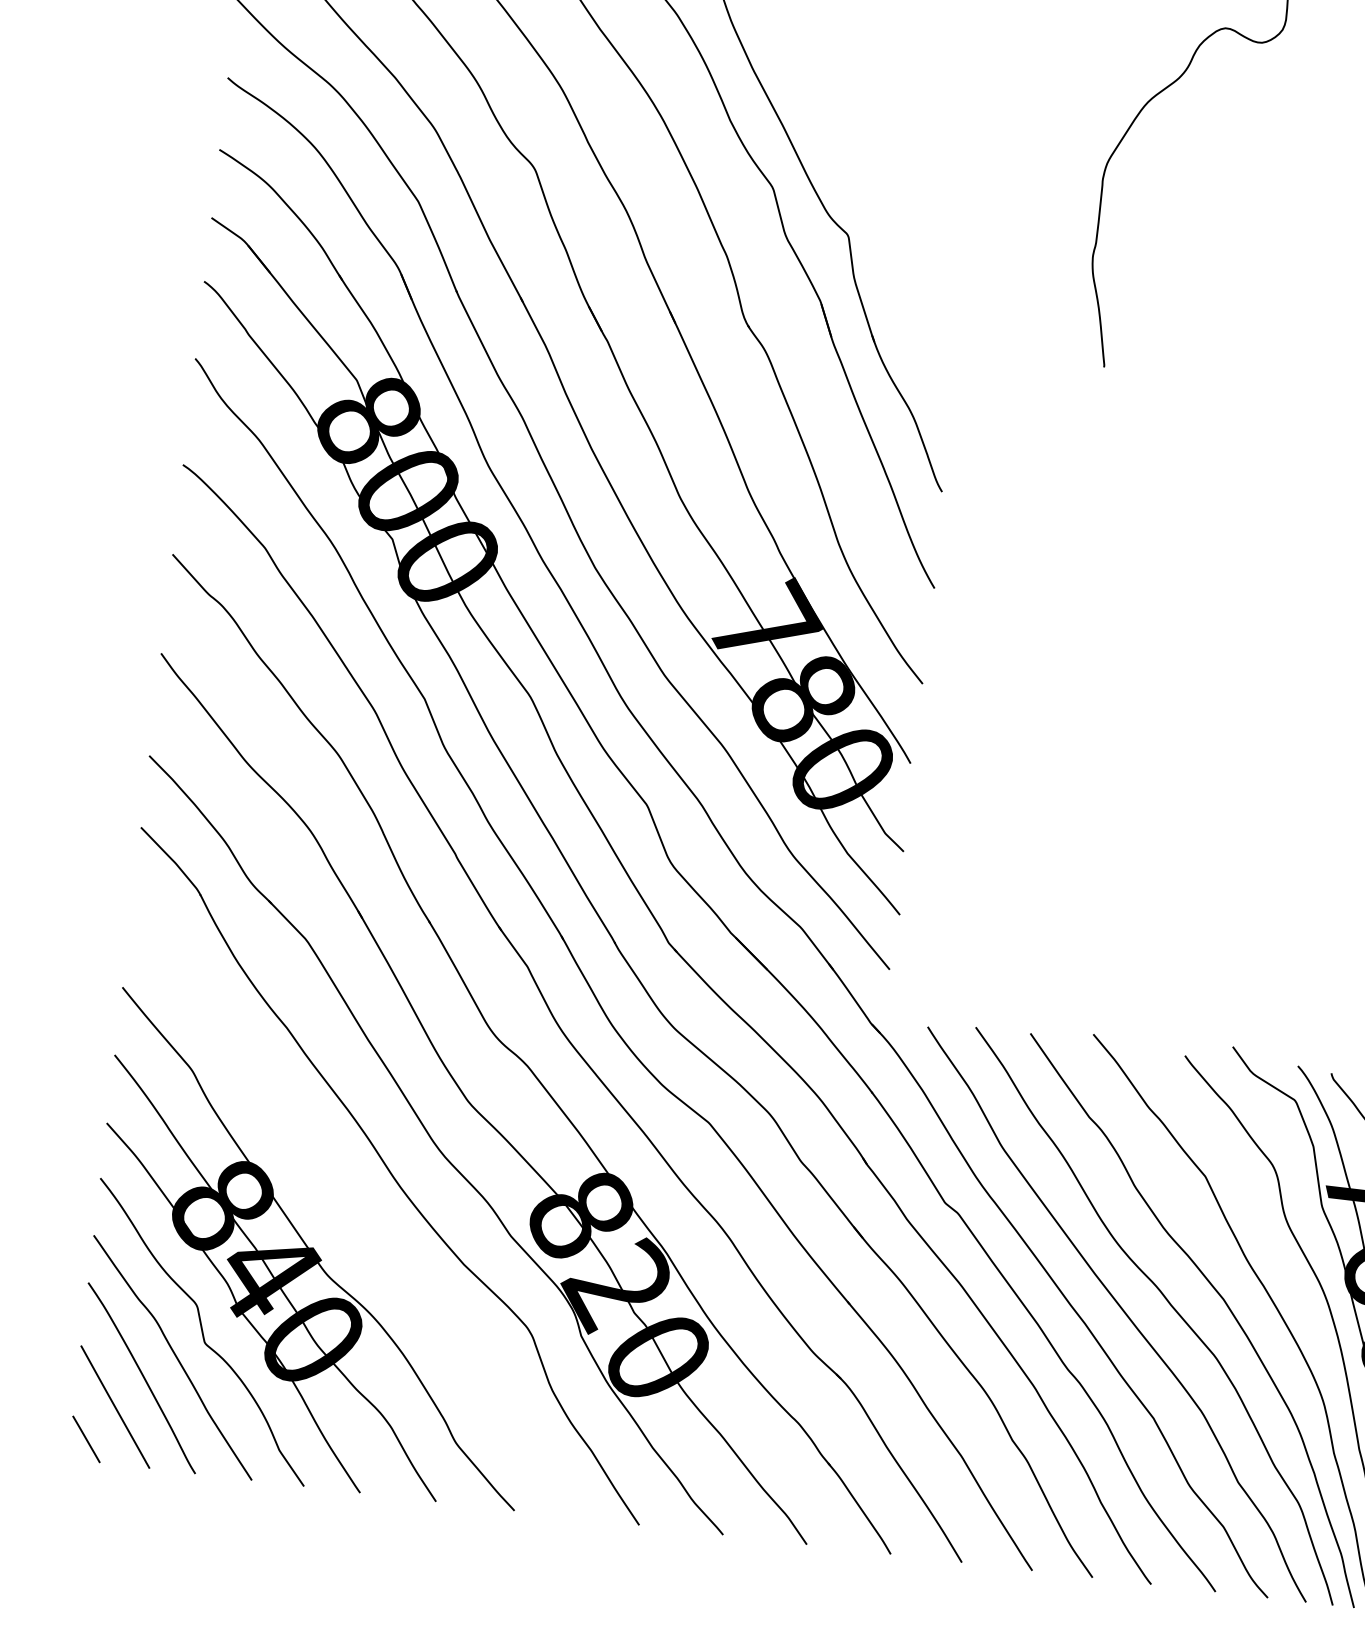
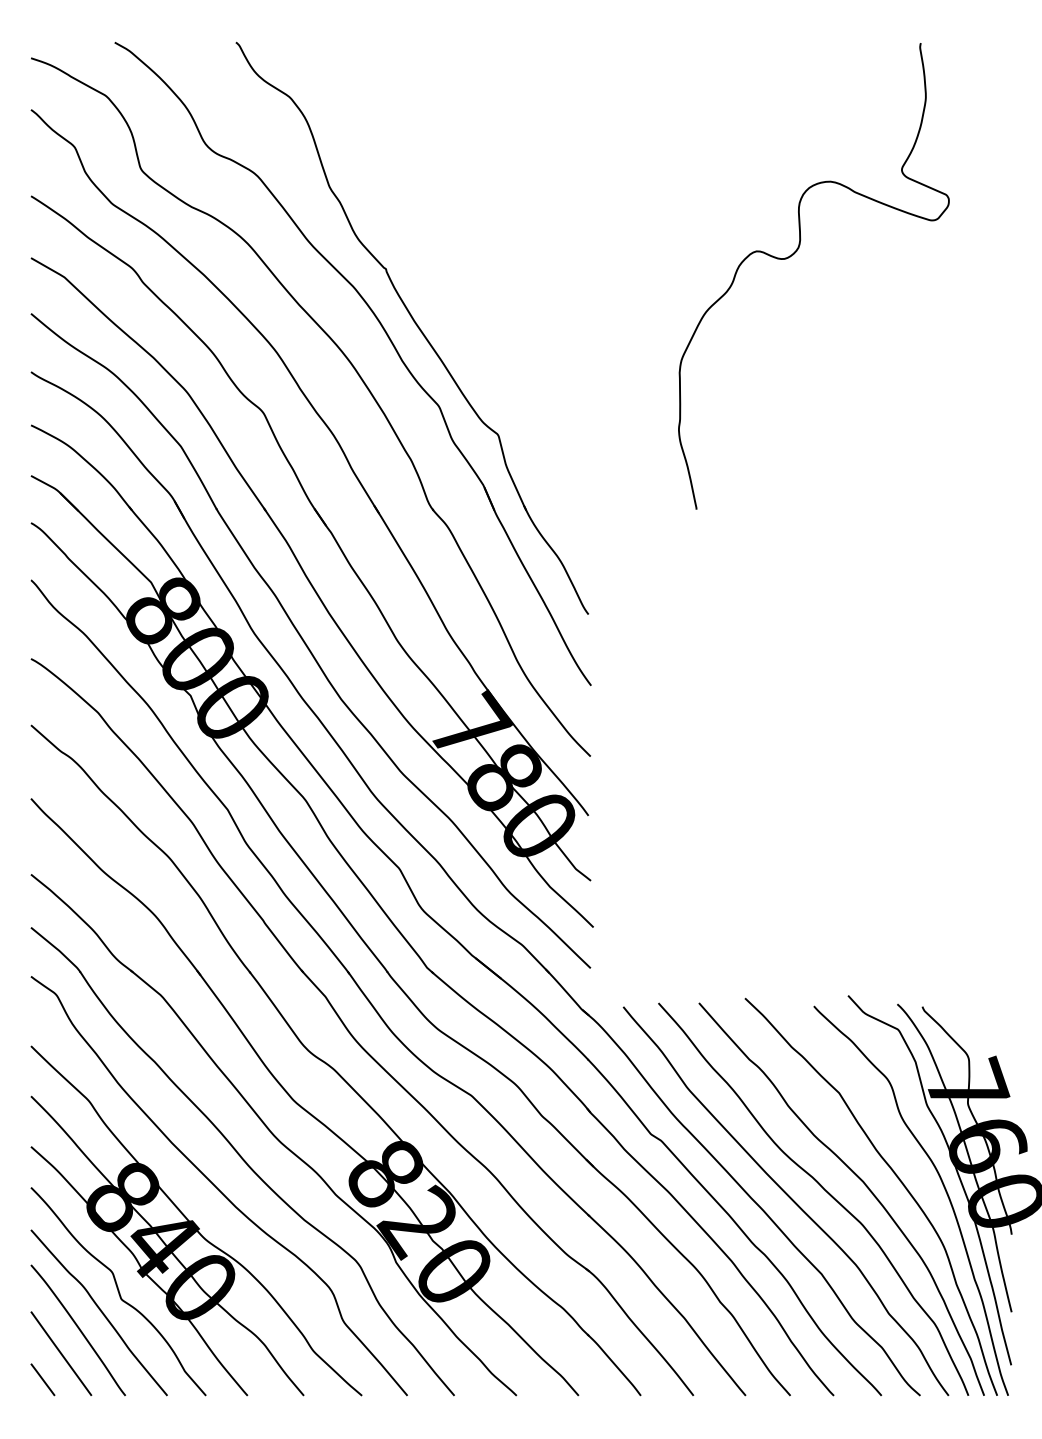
curve: (351, 1207) -> (217, 1187), added

